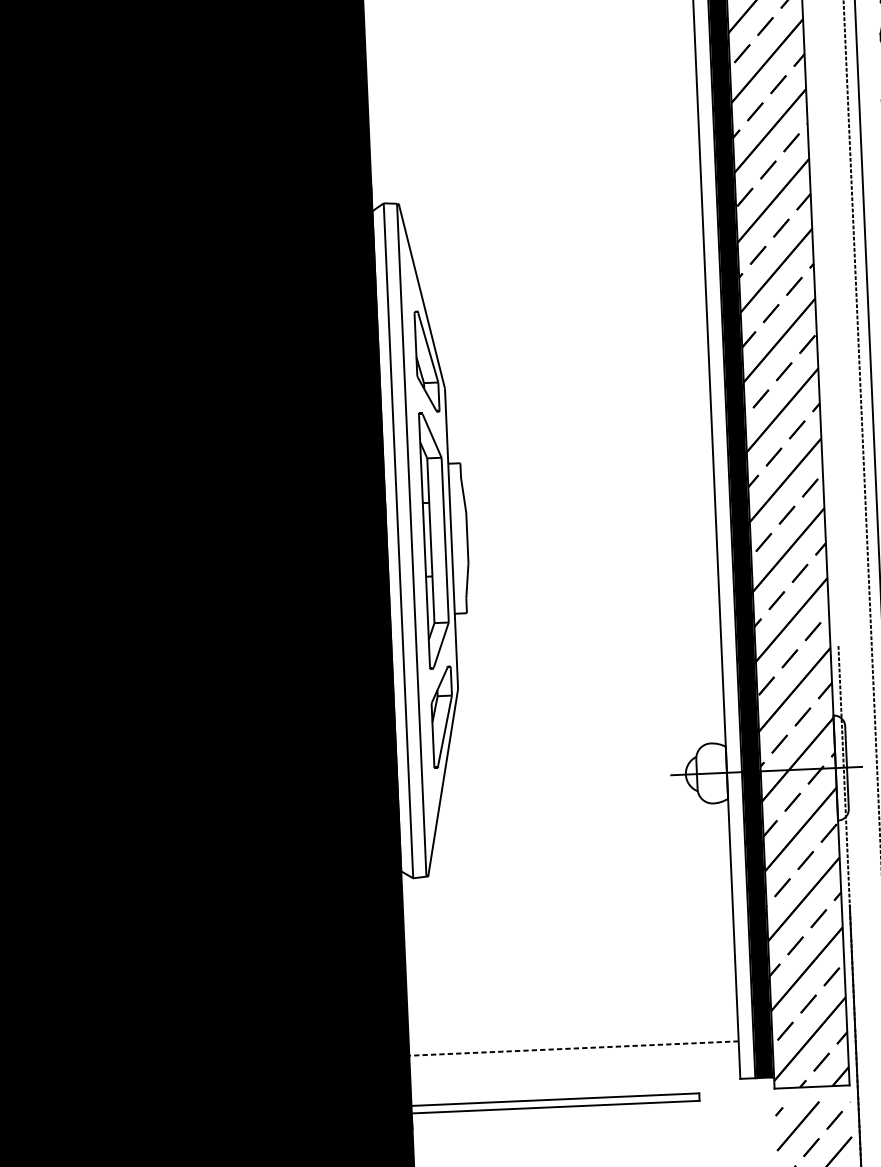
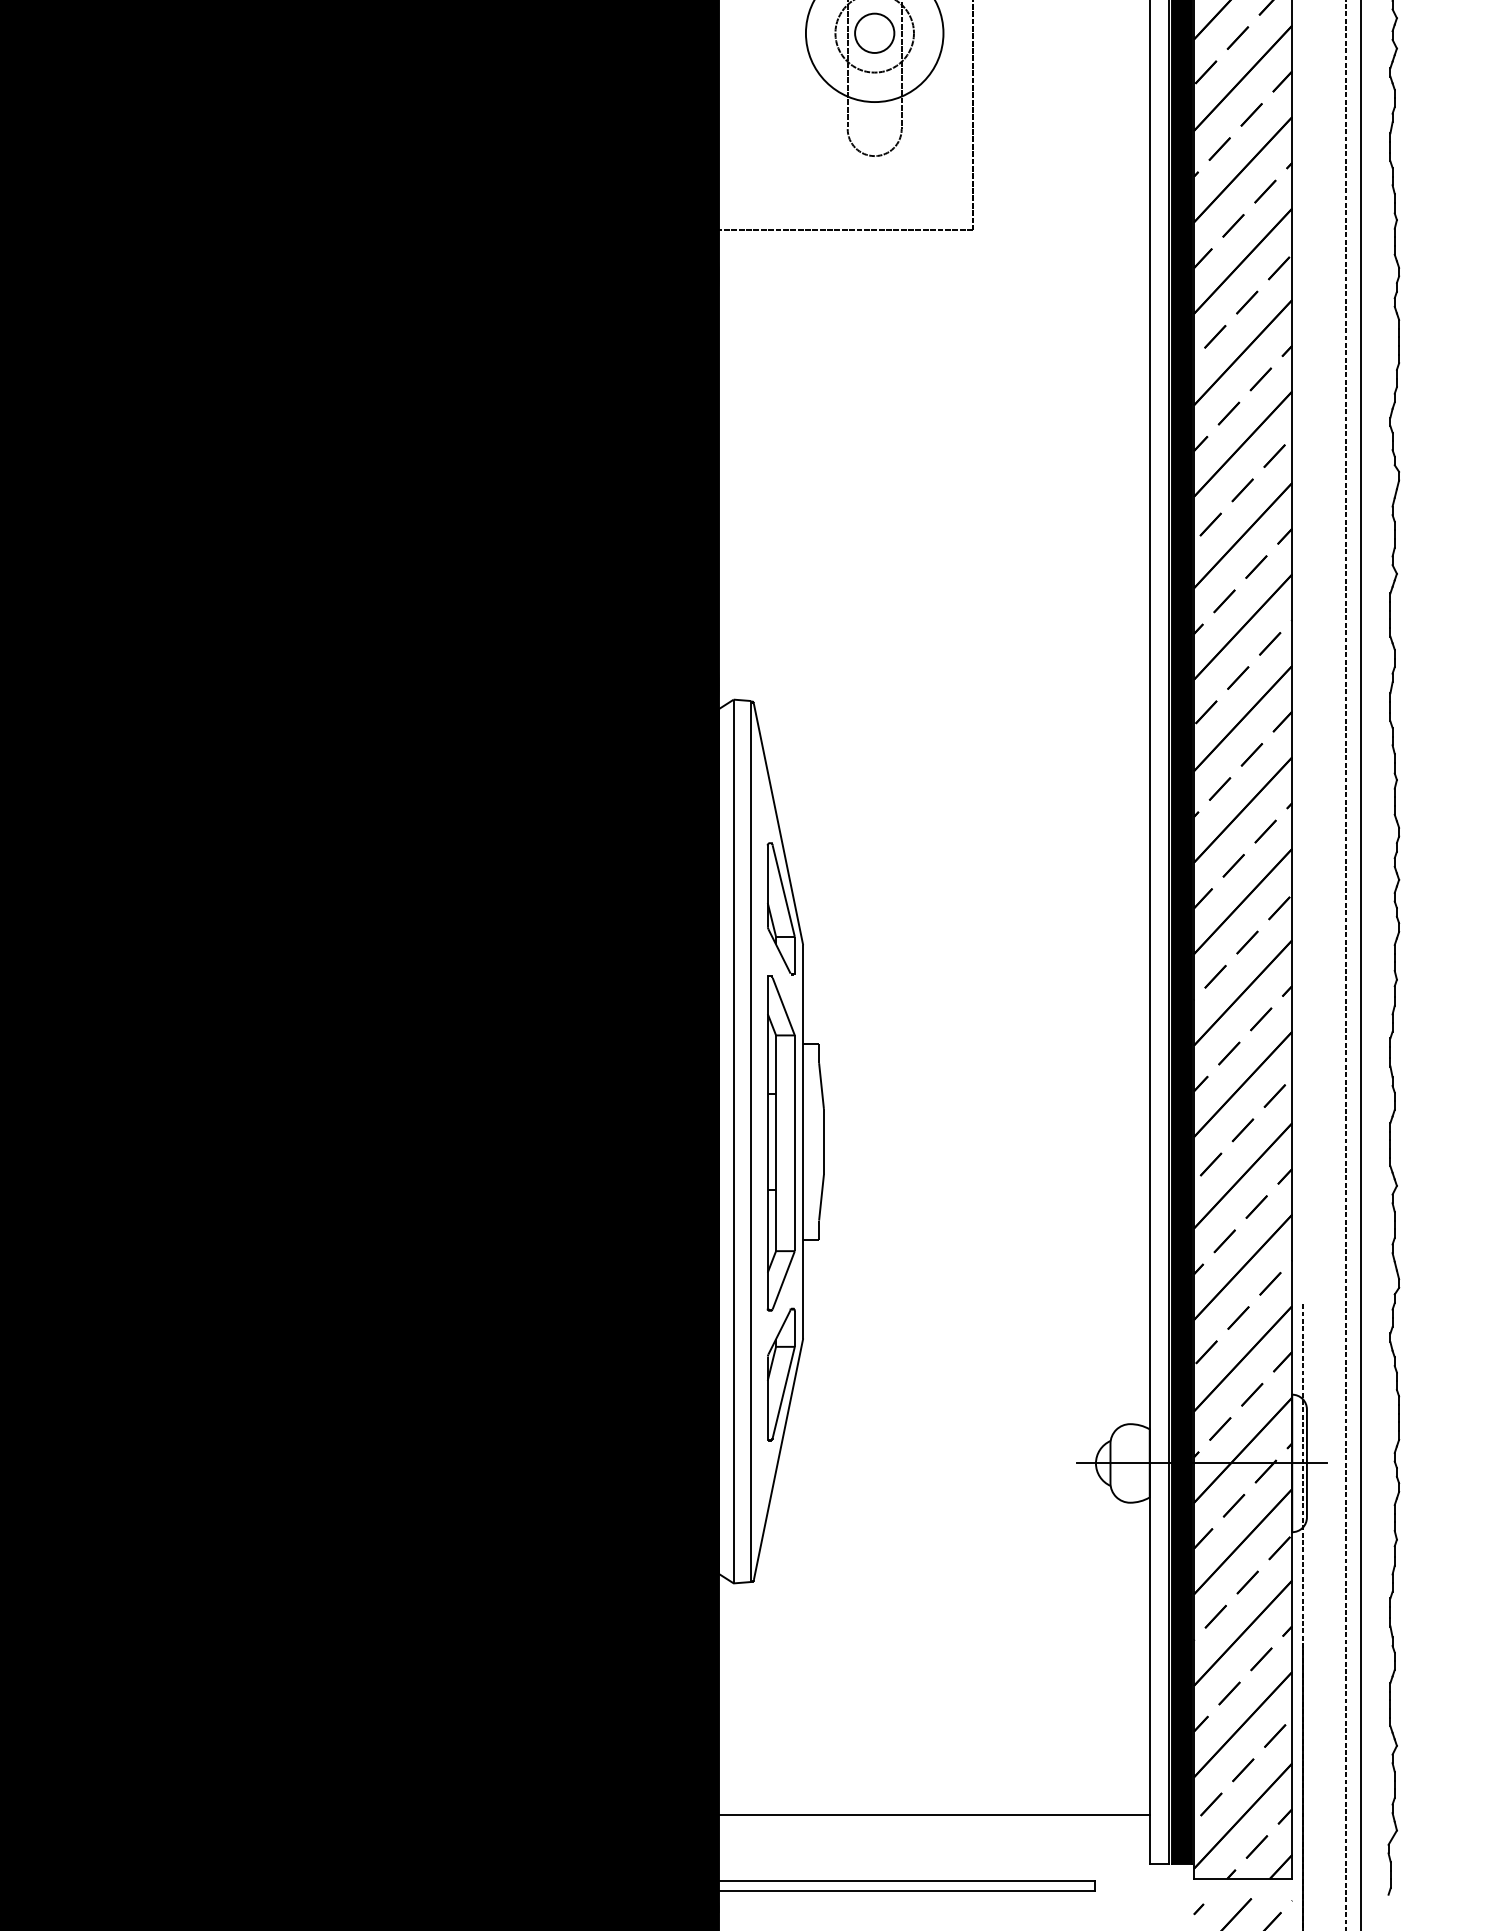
line: (552, 1049) -> (906, 1815), dashed -> solid

